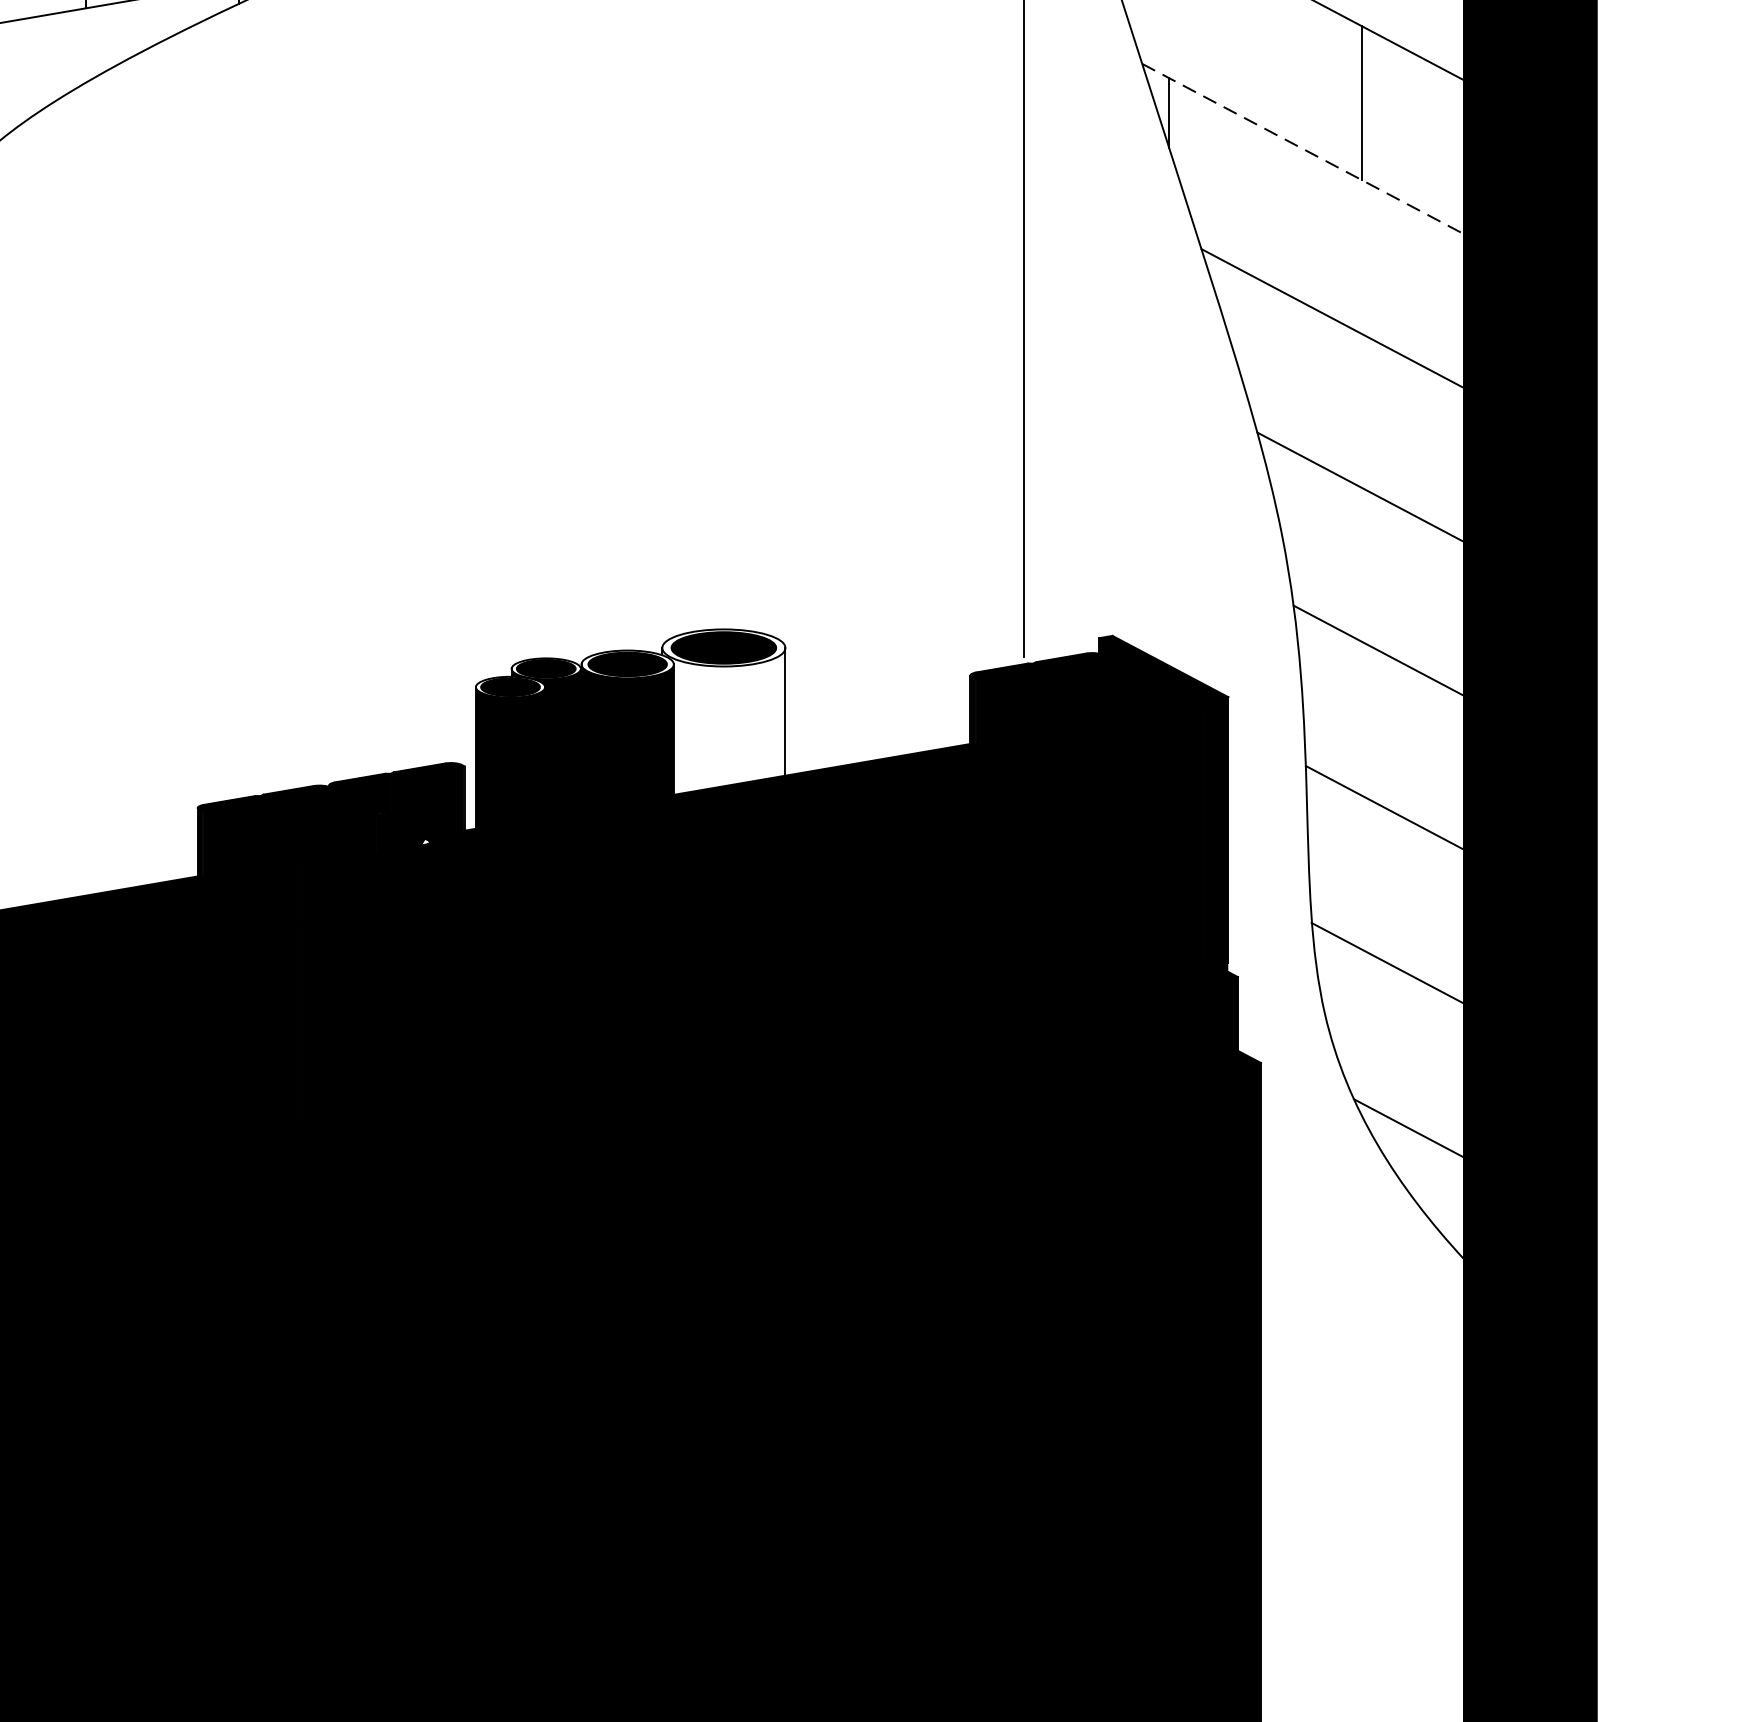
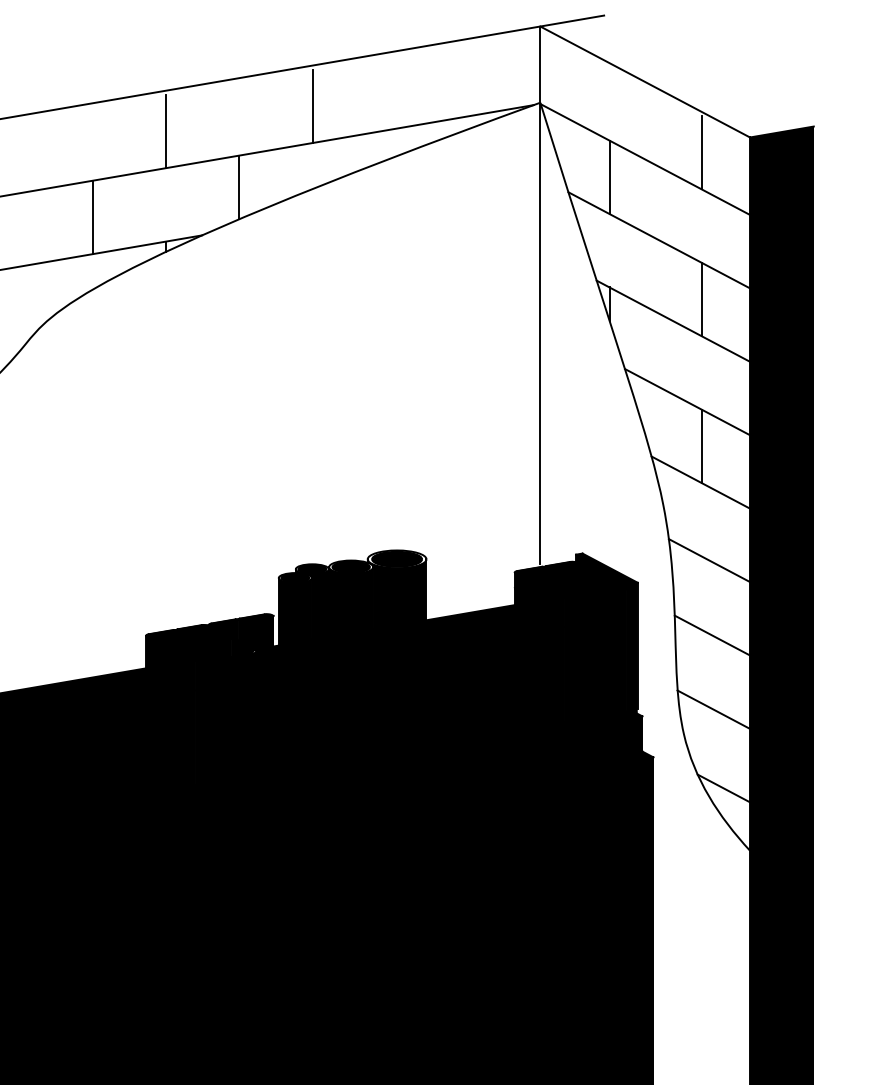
line: (1303, 149) -> (673, 321), dashed -> solid
line: (1361, 411) -> (701, 446), added
fill: (722, 721) -> (396, 594), added

